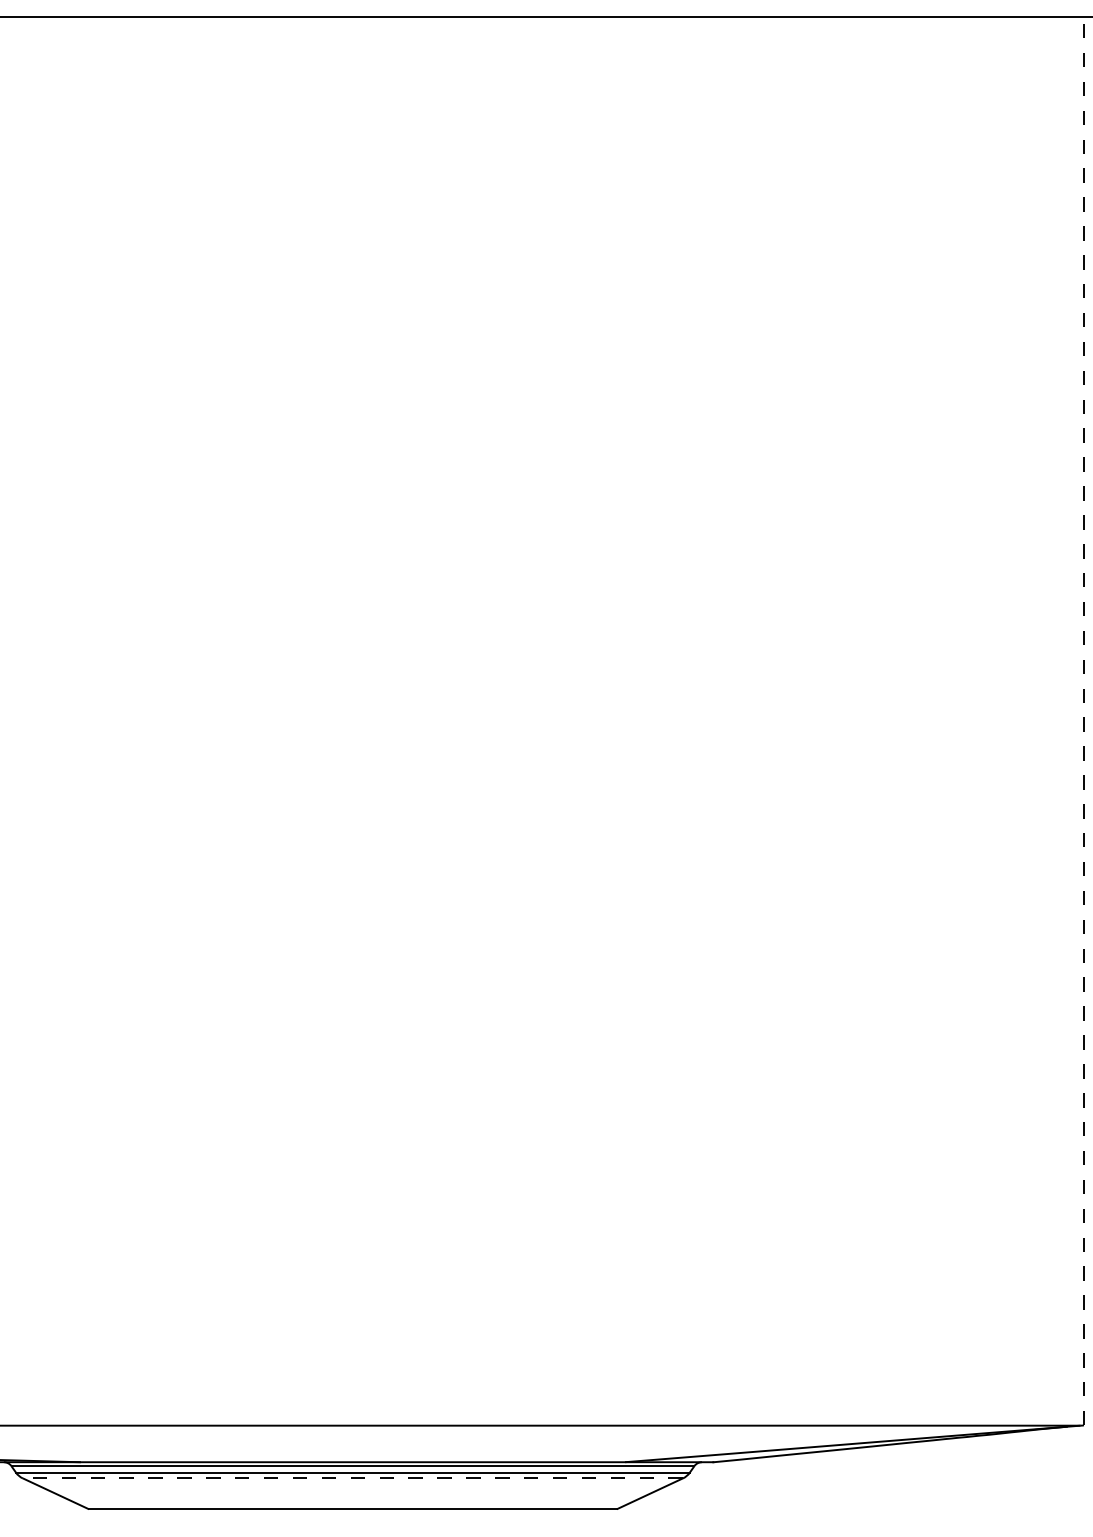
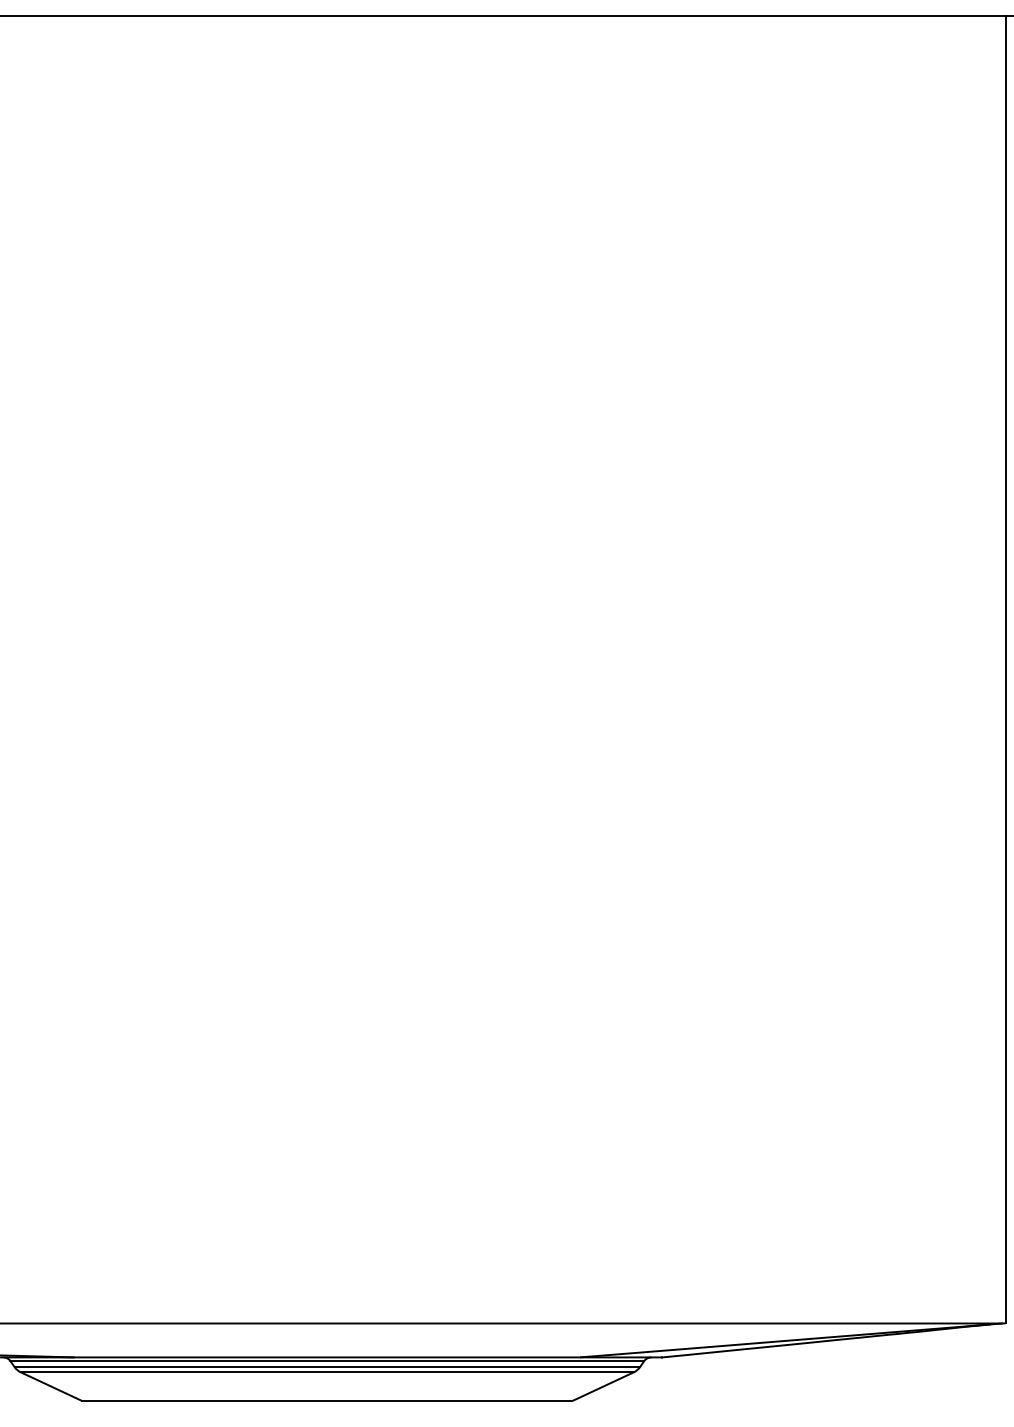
line: (1083, 720) -> (1005, 668), dashed -> solid
line: (352, 1478) -> (326, 1372), dashed -> solid

